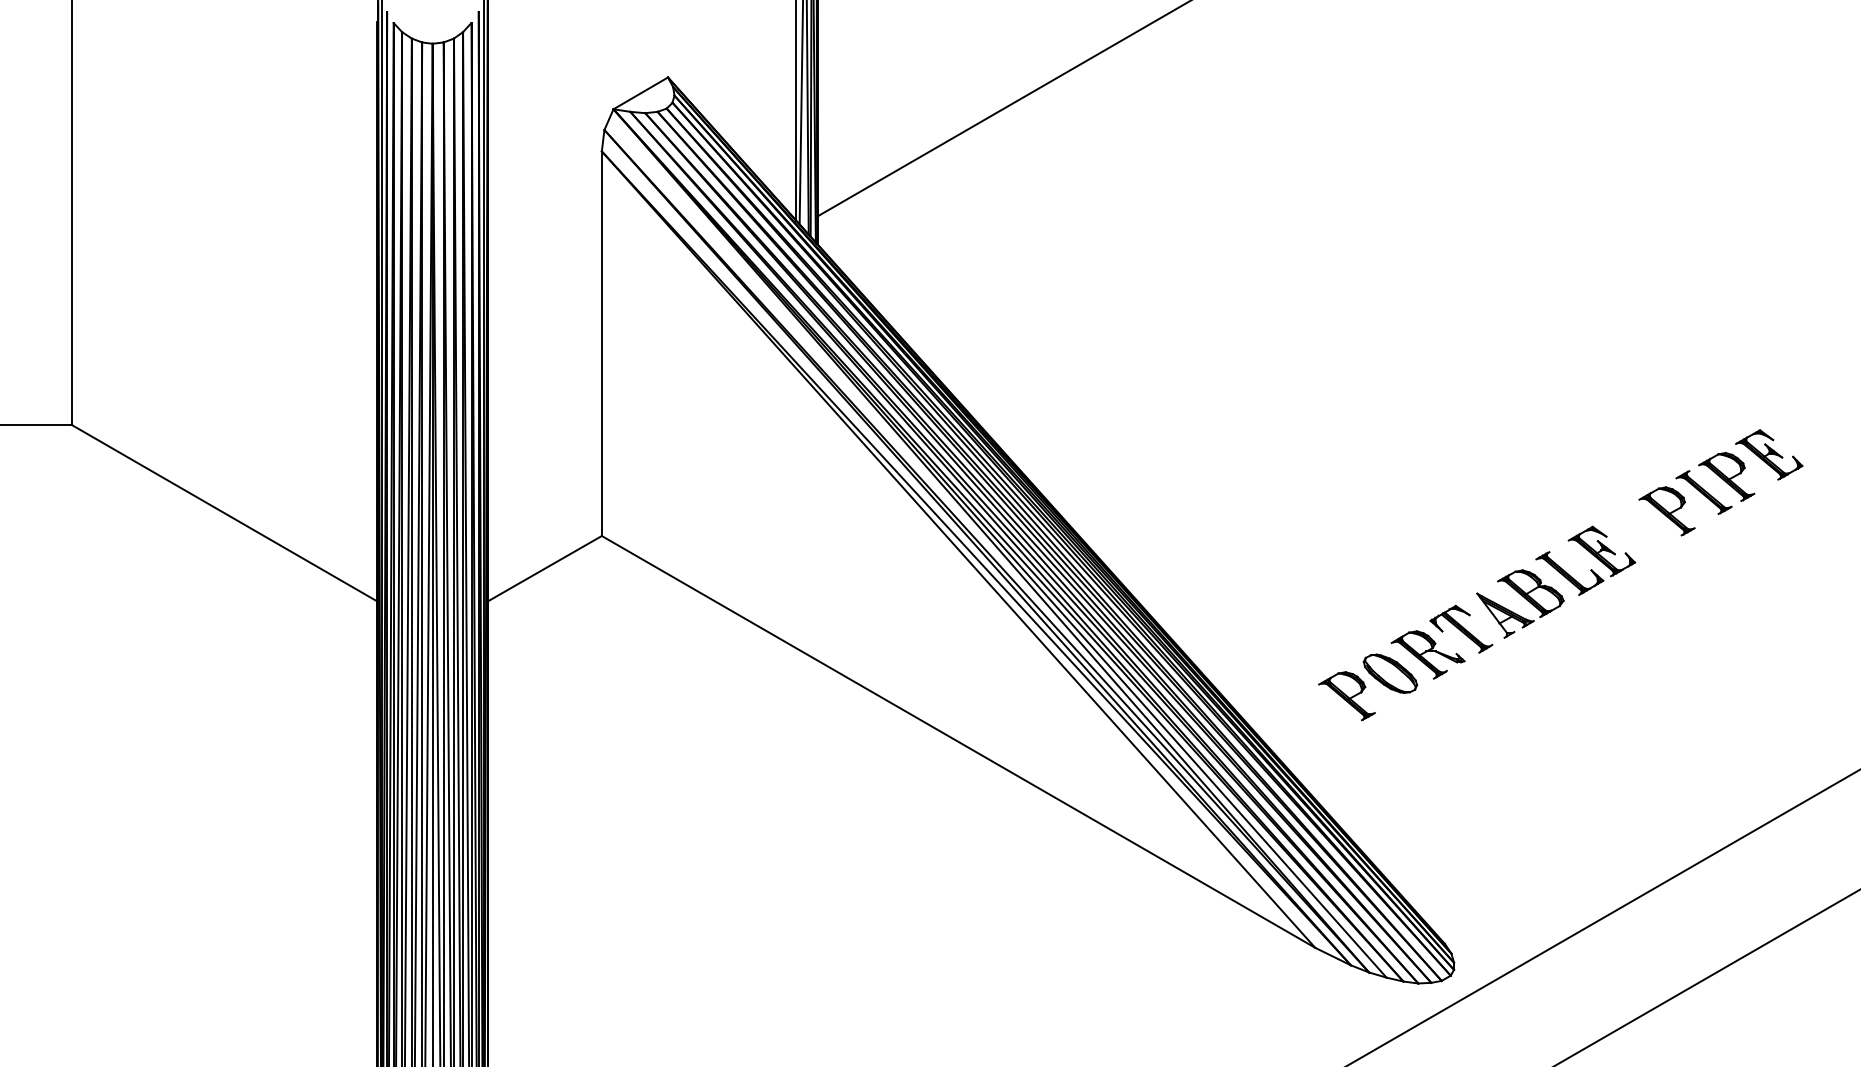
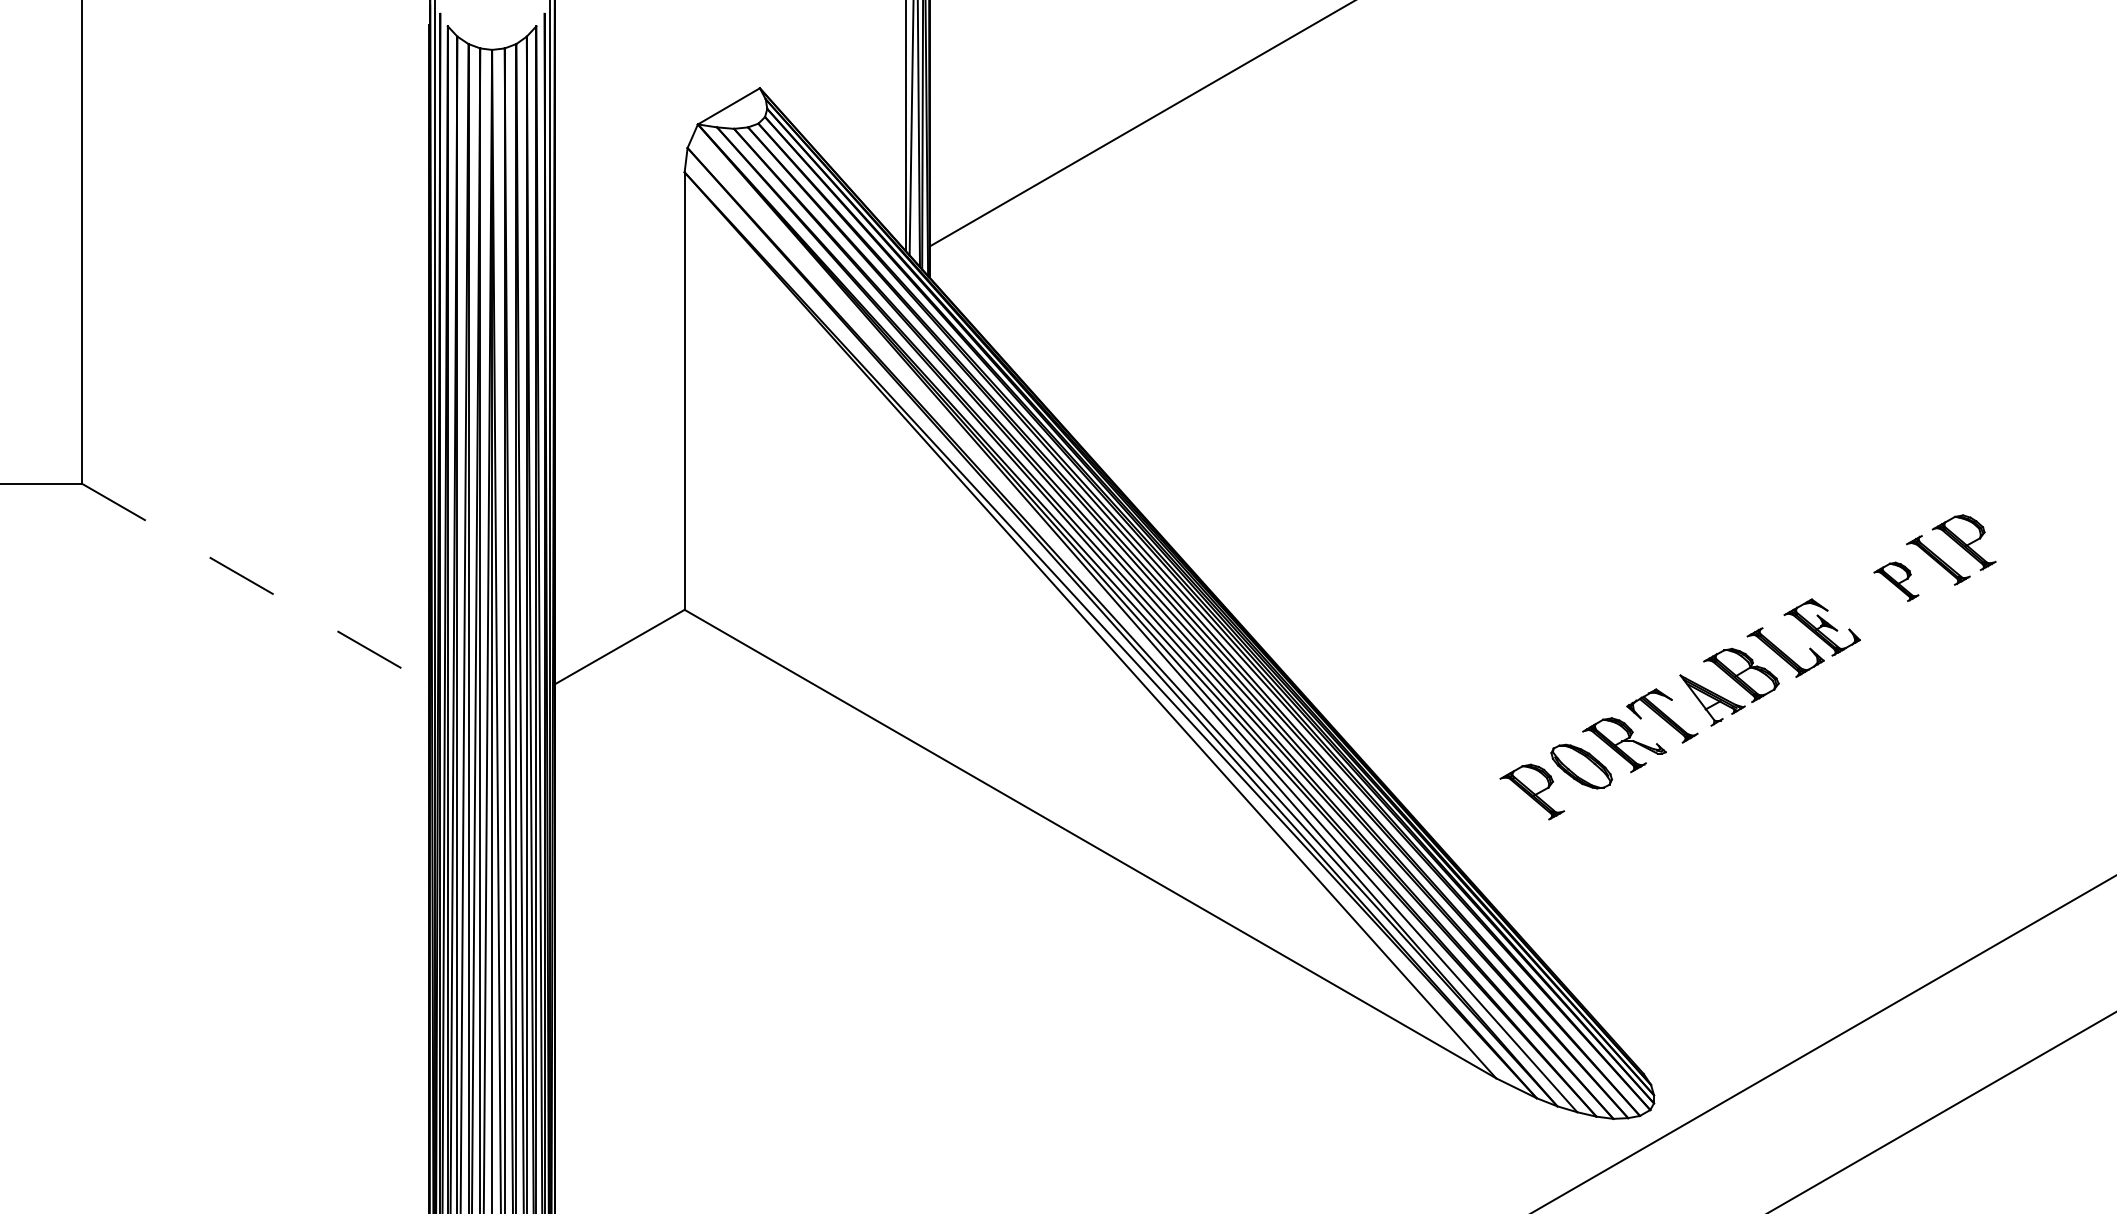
part: (1769, 454) -> (2012, 517), removed
part: (1667, 511) -> (1896, 581), size x0.7
line: (224, 513) -> (255, 584), solid -> dashed

